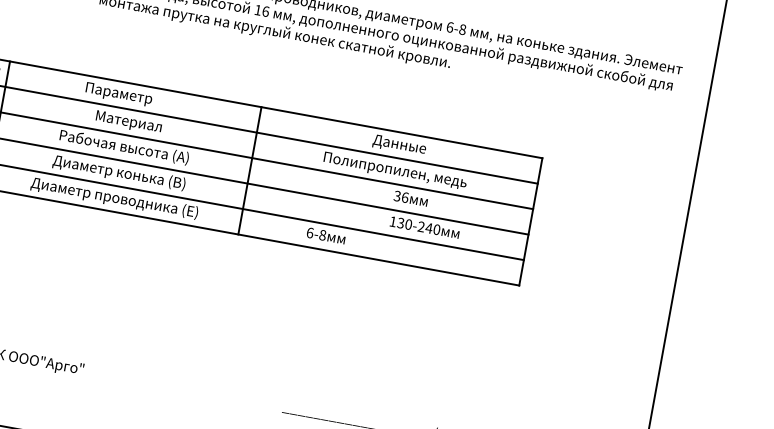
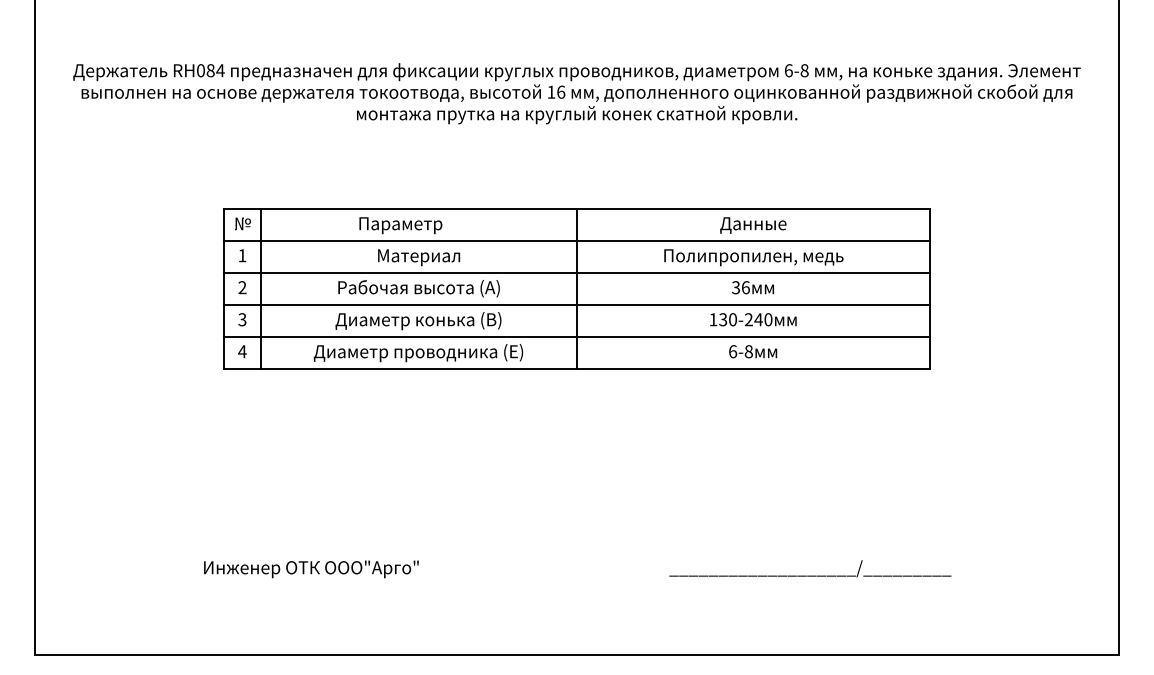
text: (410, 198) -> (752, 287), moved
text: (425, 227) -> (753, 319), moved
text: (326, 235) -> (753, 351), moved

